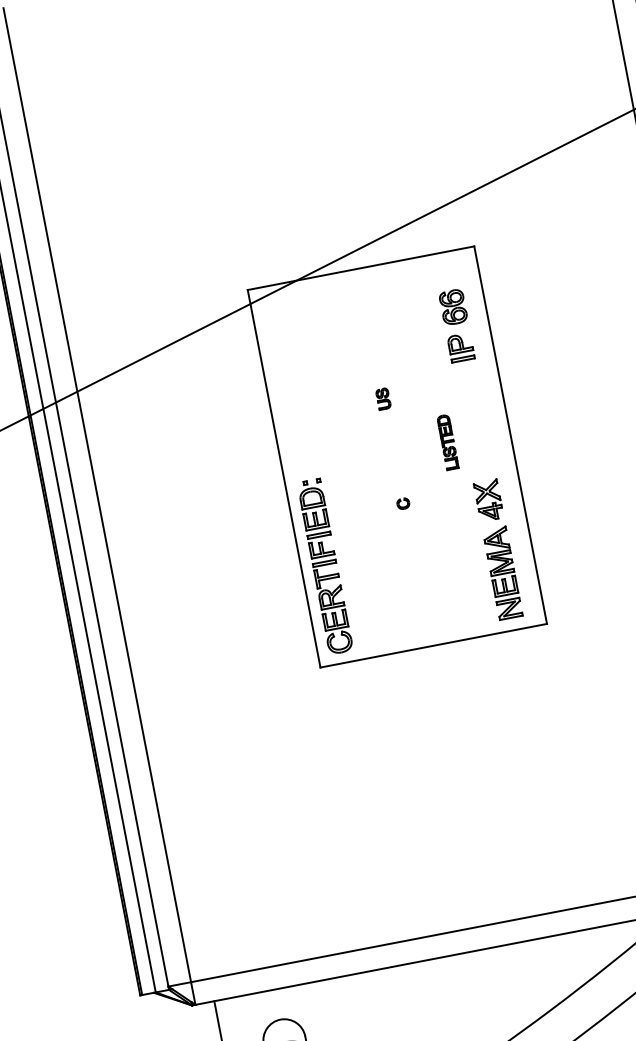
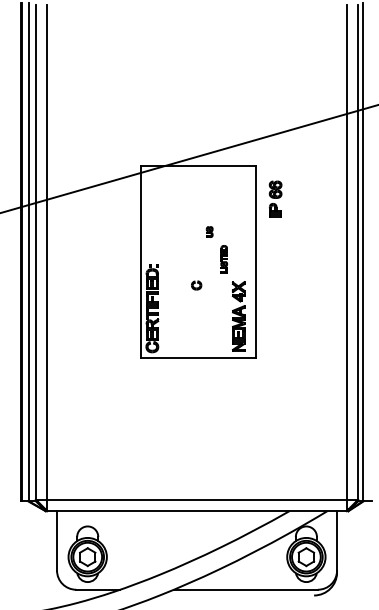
part: (456, 324) -> (275, 198), moved
part: (382, 397) -> (209, 231), moved
part: (402, 502) -> (196, 284), size x1.6

